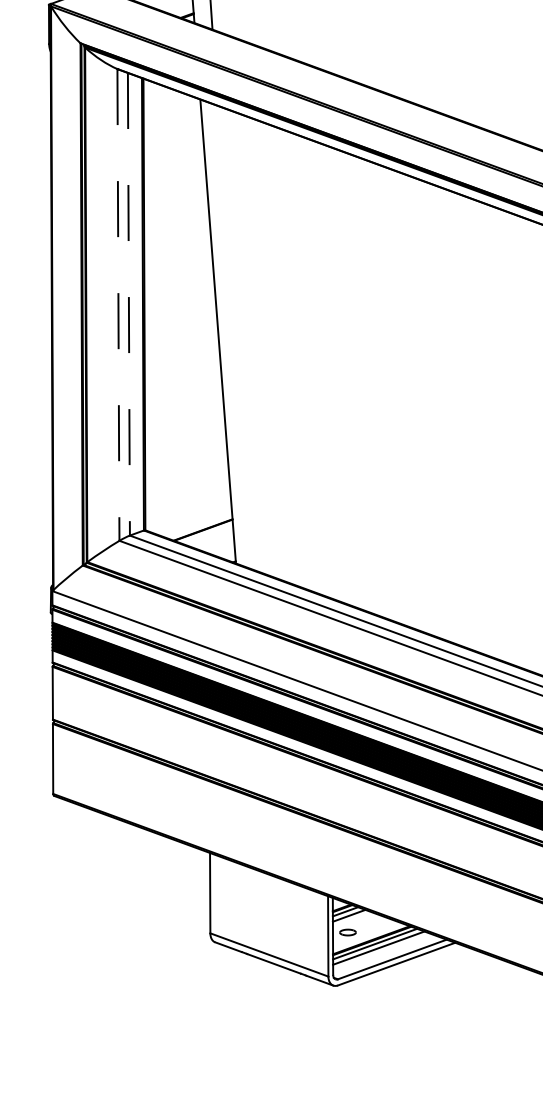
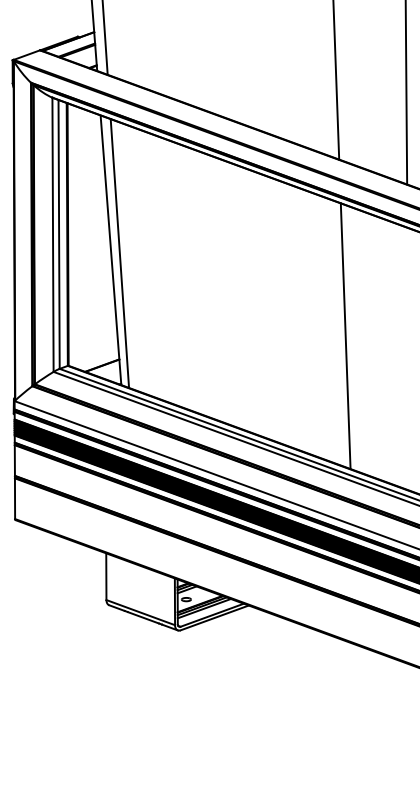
line: (129, 304) -> (59, 234), dashed -> solid
line: (119, 306) -> (53, 235), dashed -> solid
line: (232, 337) -> (119, 253), added

